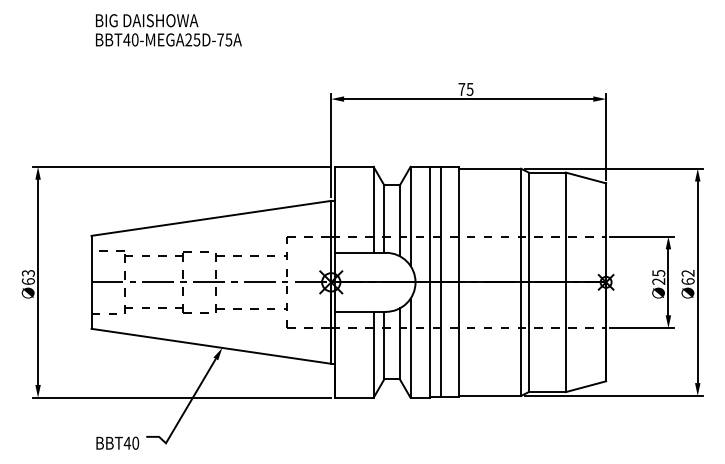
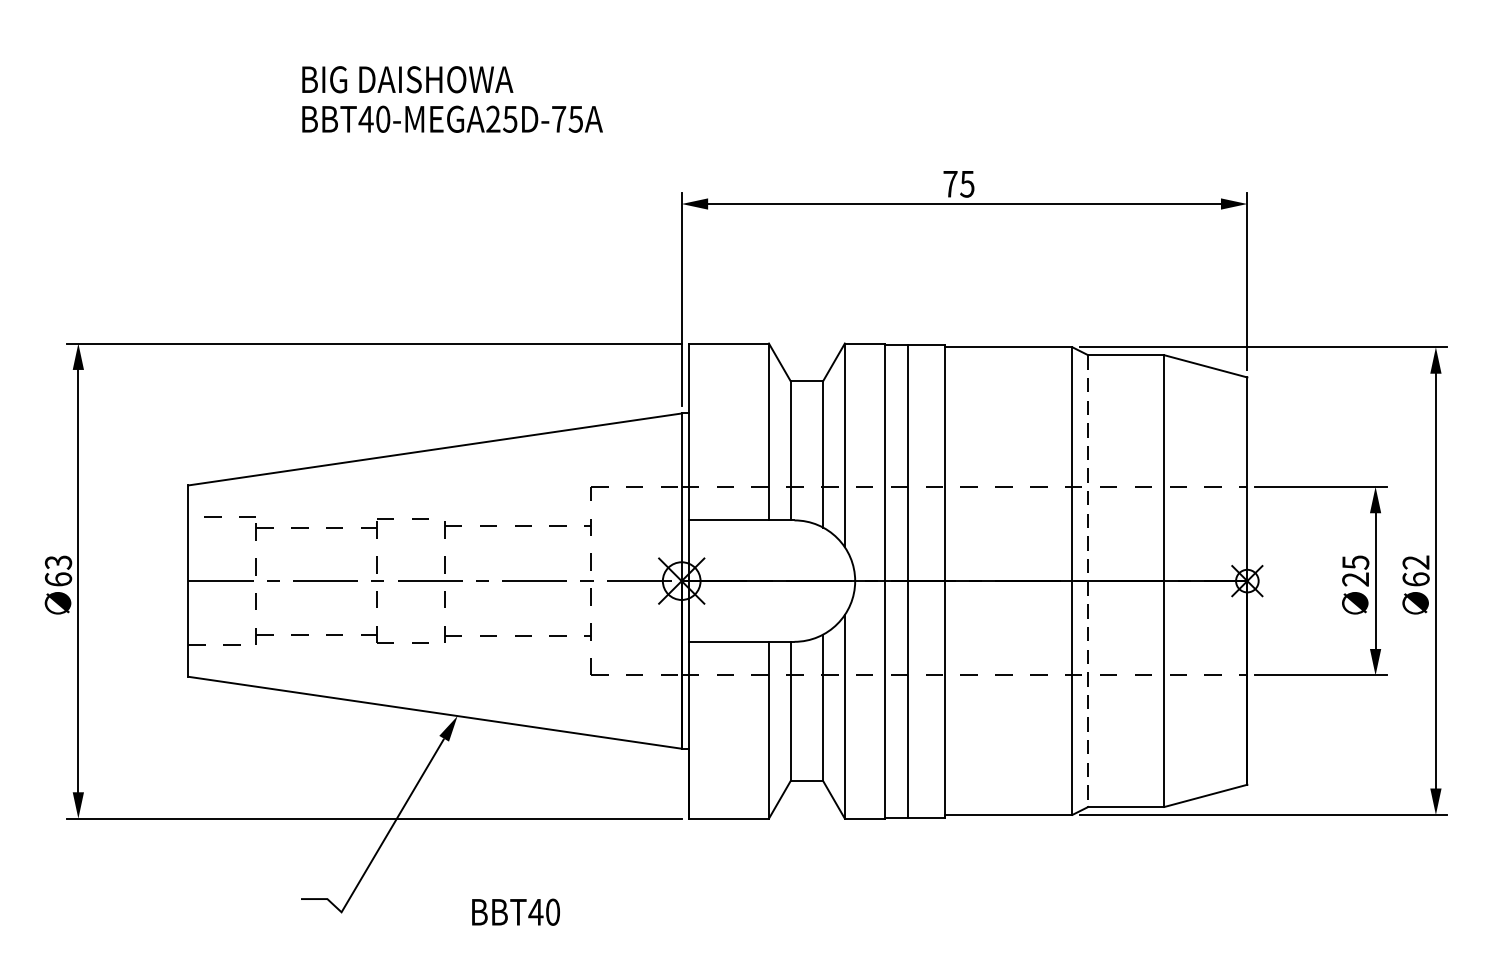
text: (168, 30) -> (451, 99), moved
line: (528, 282) -> (1087, 581), solid -> dashed
text: (117, 442) -> (515, 910), moved

